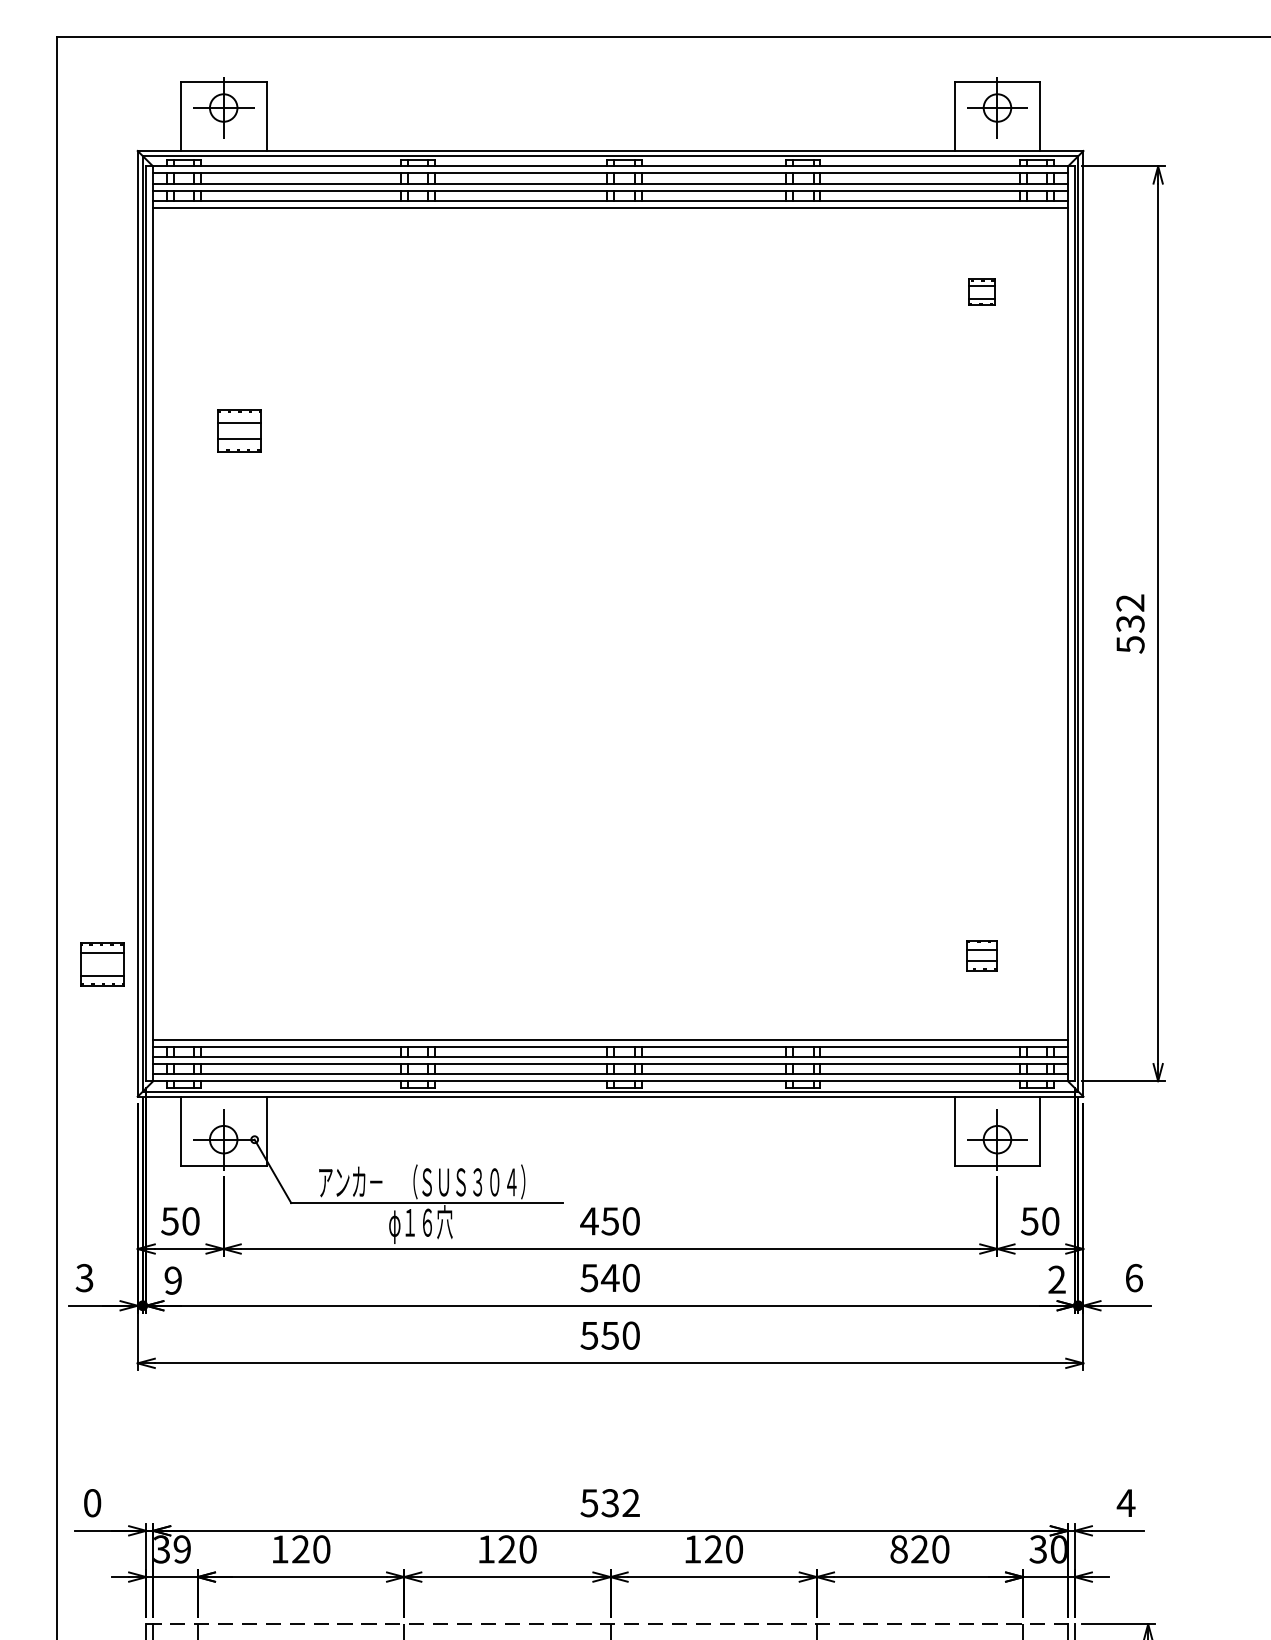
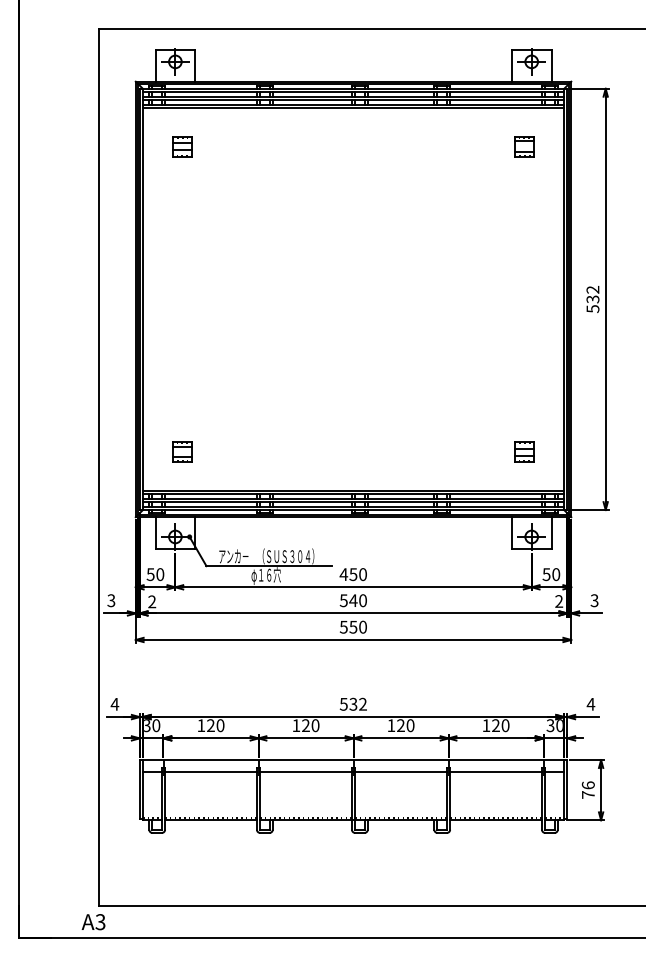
part: (981, 291) -> (524, 146), size x1.67
part: (239, 430) -> (182, 146), moved
part: (981, 954) -> (524, 451), size x1.43
part: (102, 962) -> (182, 451), moved
text: (1133, 1277) -> (594, 600), 6 -> 3
text: (173, 1281) -> (152, 602), 9 -> 2
text: (91, 1501) -> (114, 703), 0 -> 4
text: (182, 1549) -> (156, 725), 39 -> 30
text: (899, 1549) -> (486, 725), 820 -> 120
line: (610, 1625) -> (353, 760), dashed -> solid

